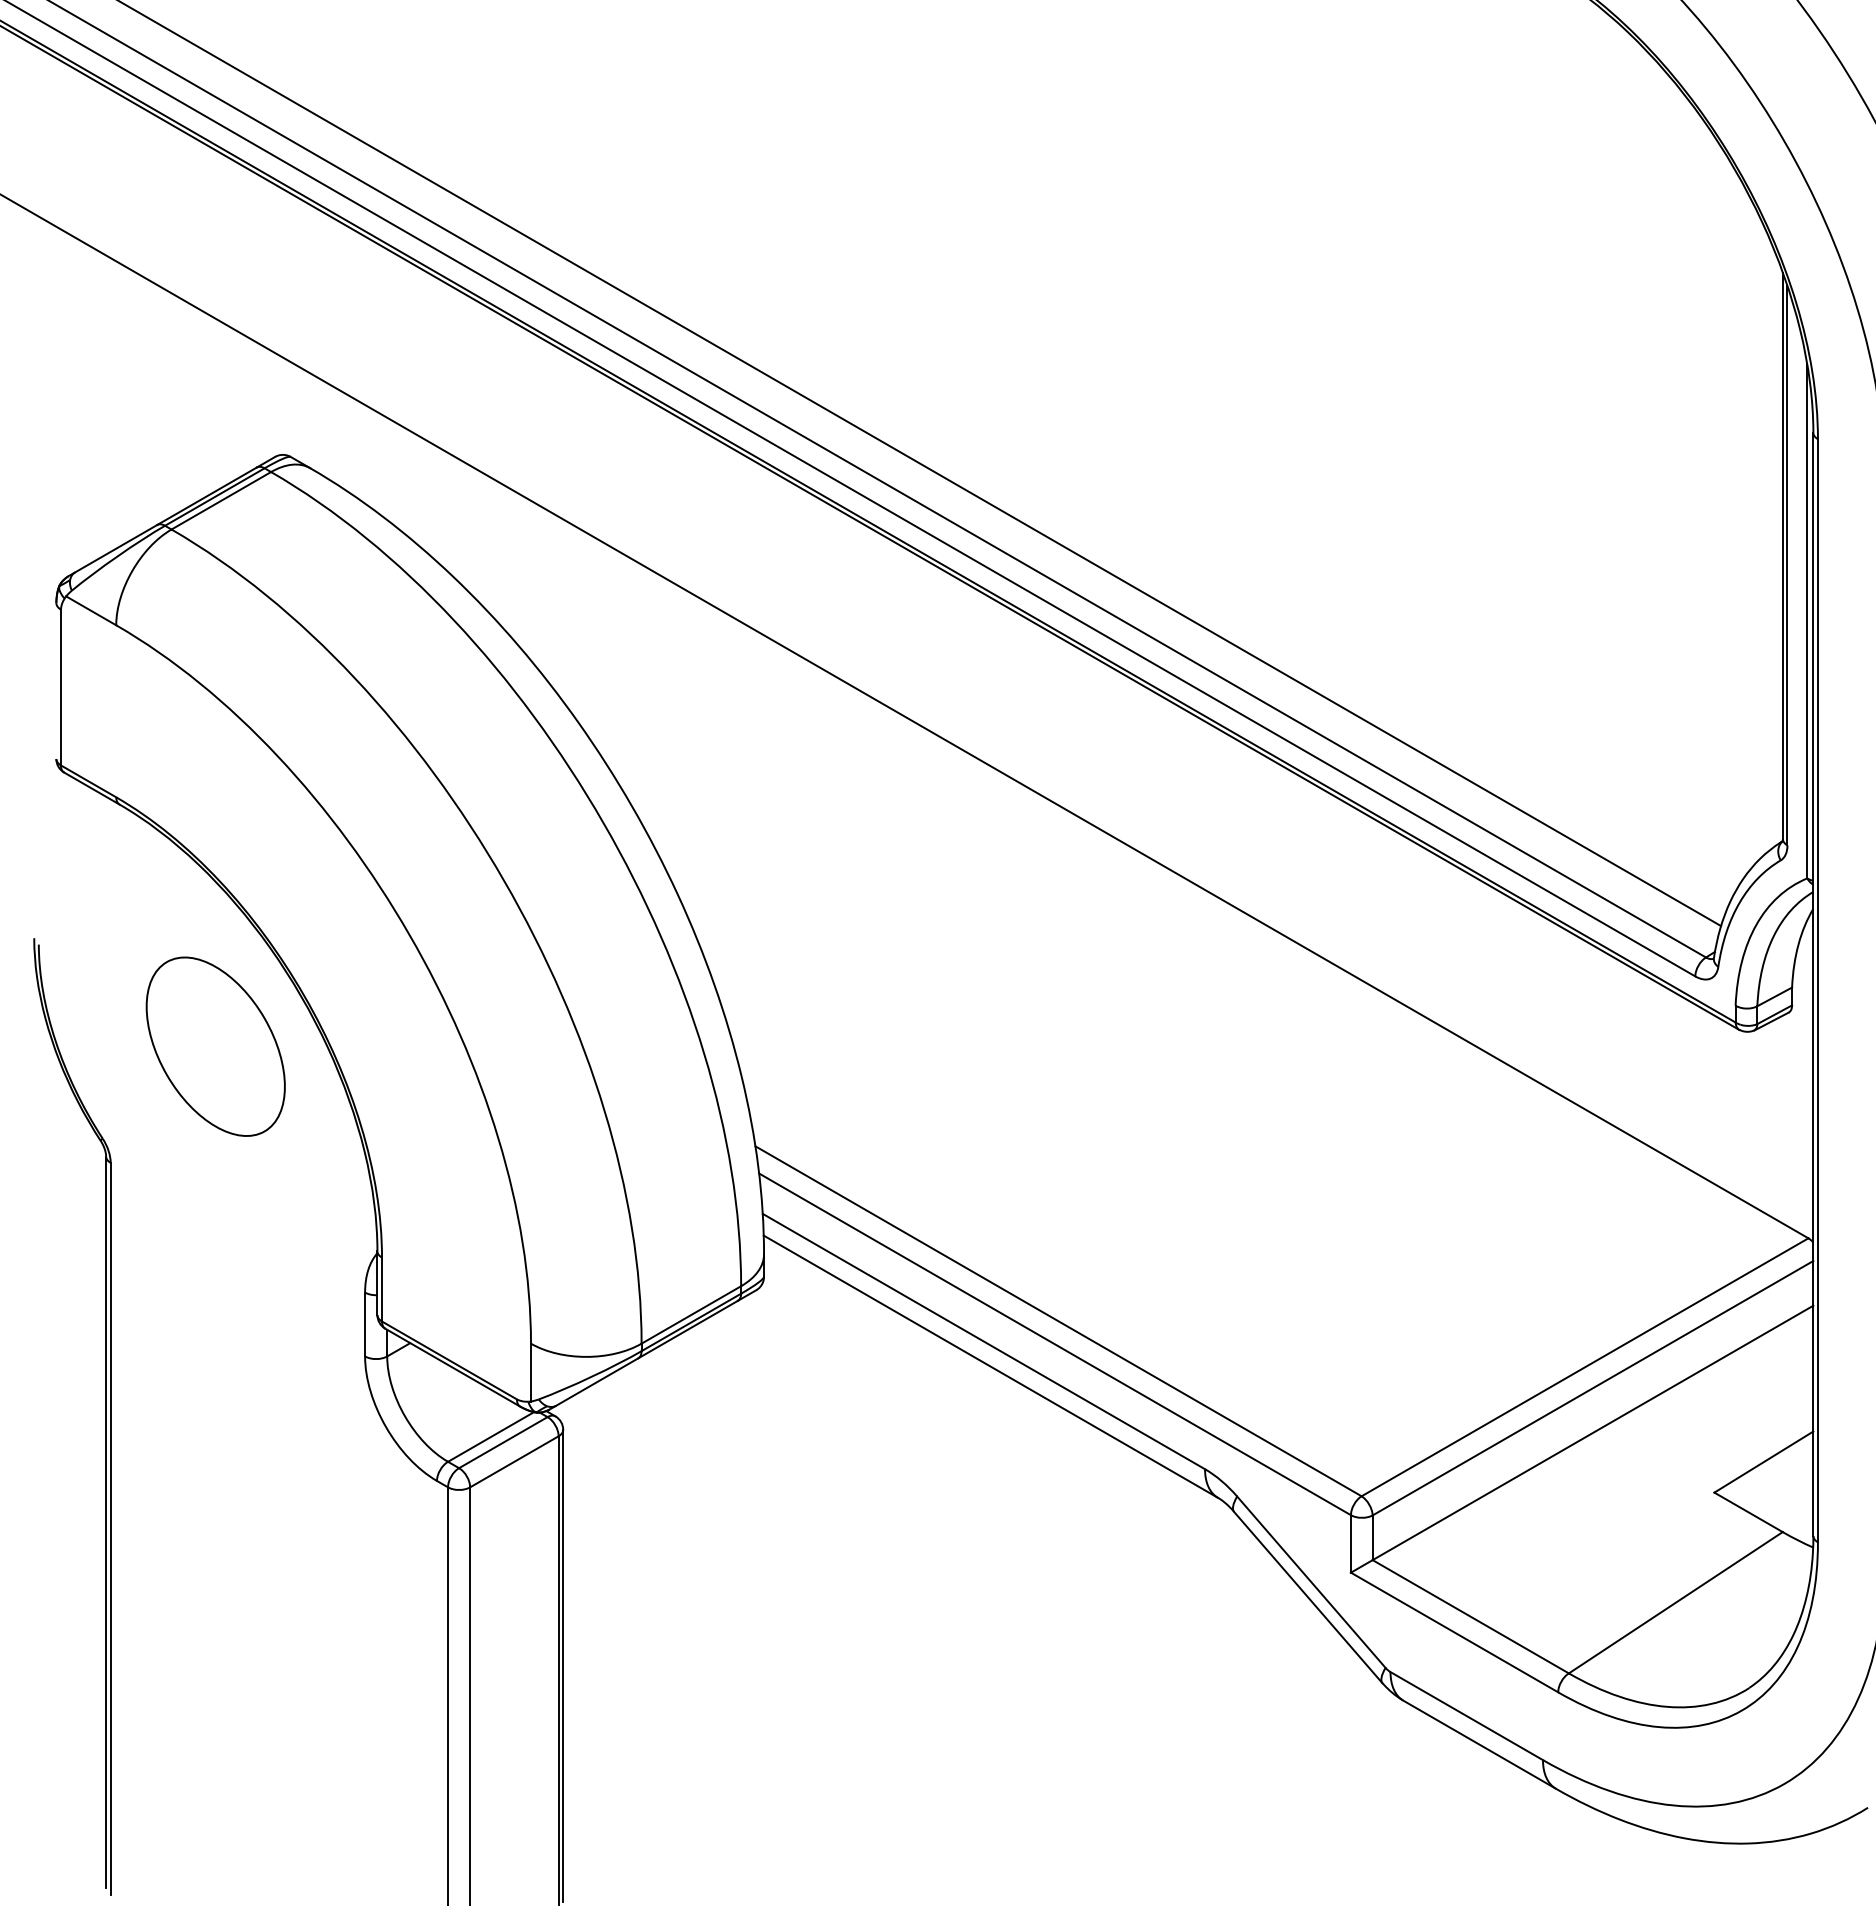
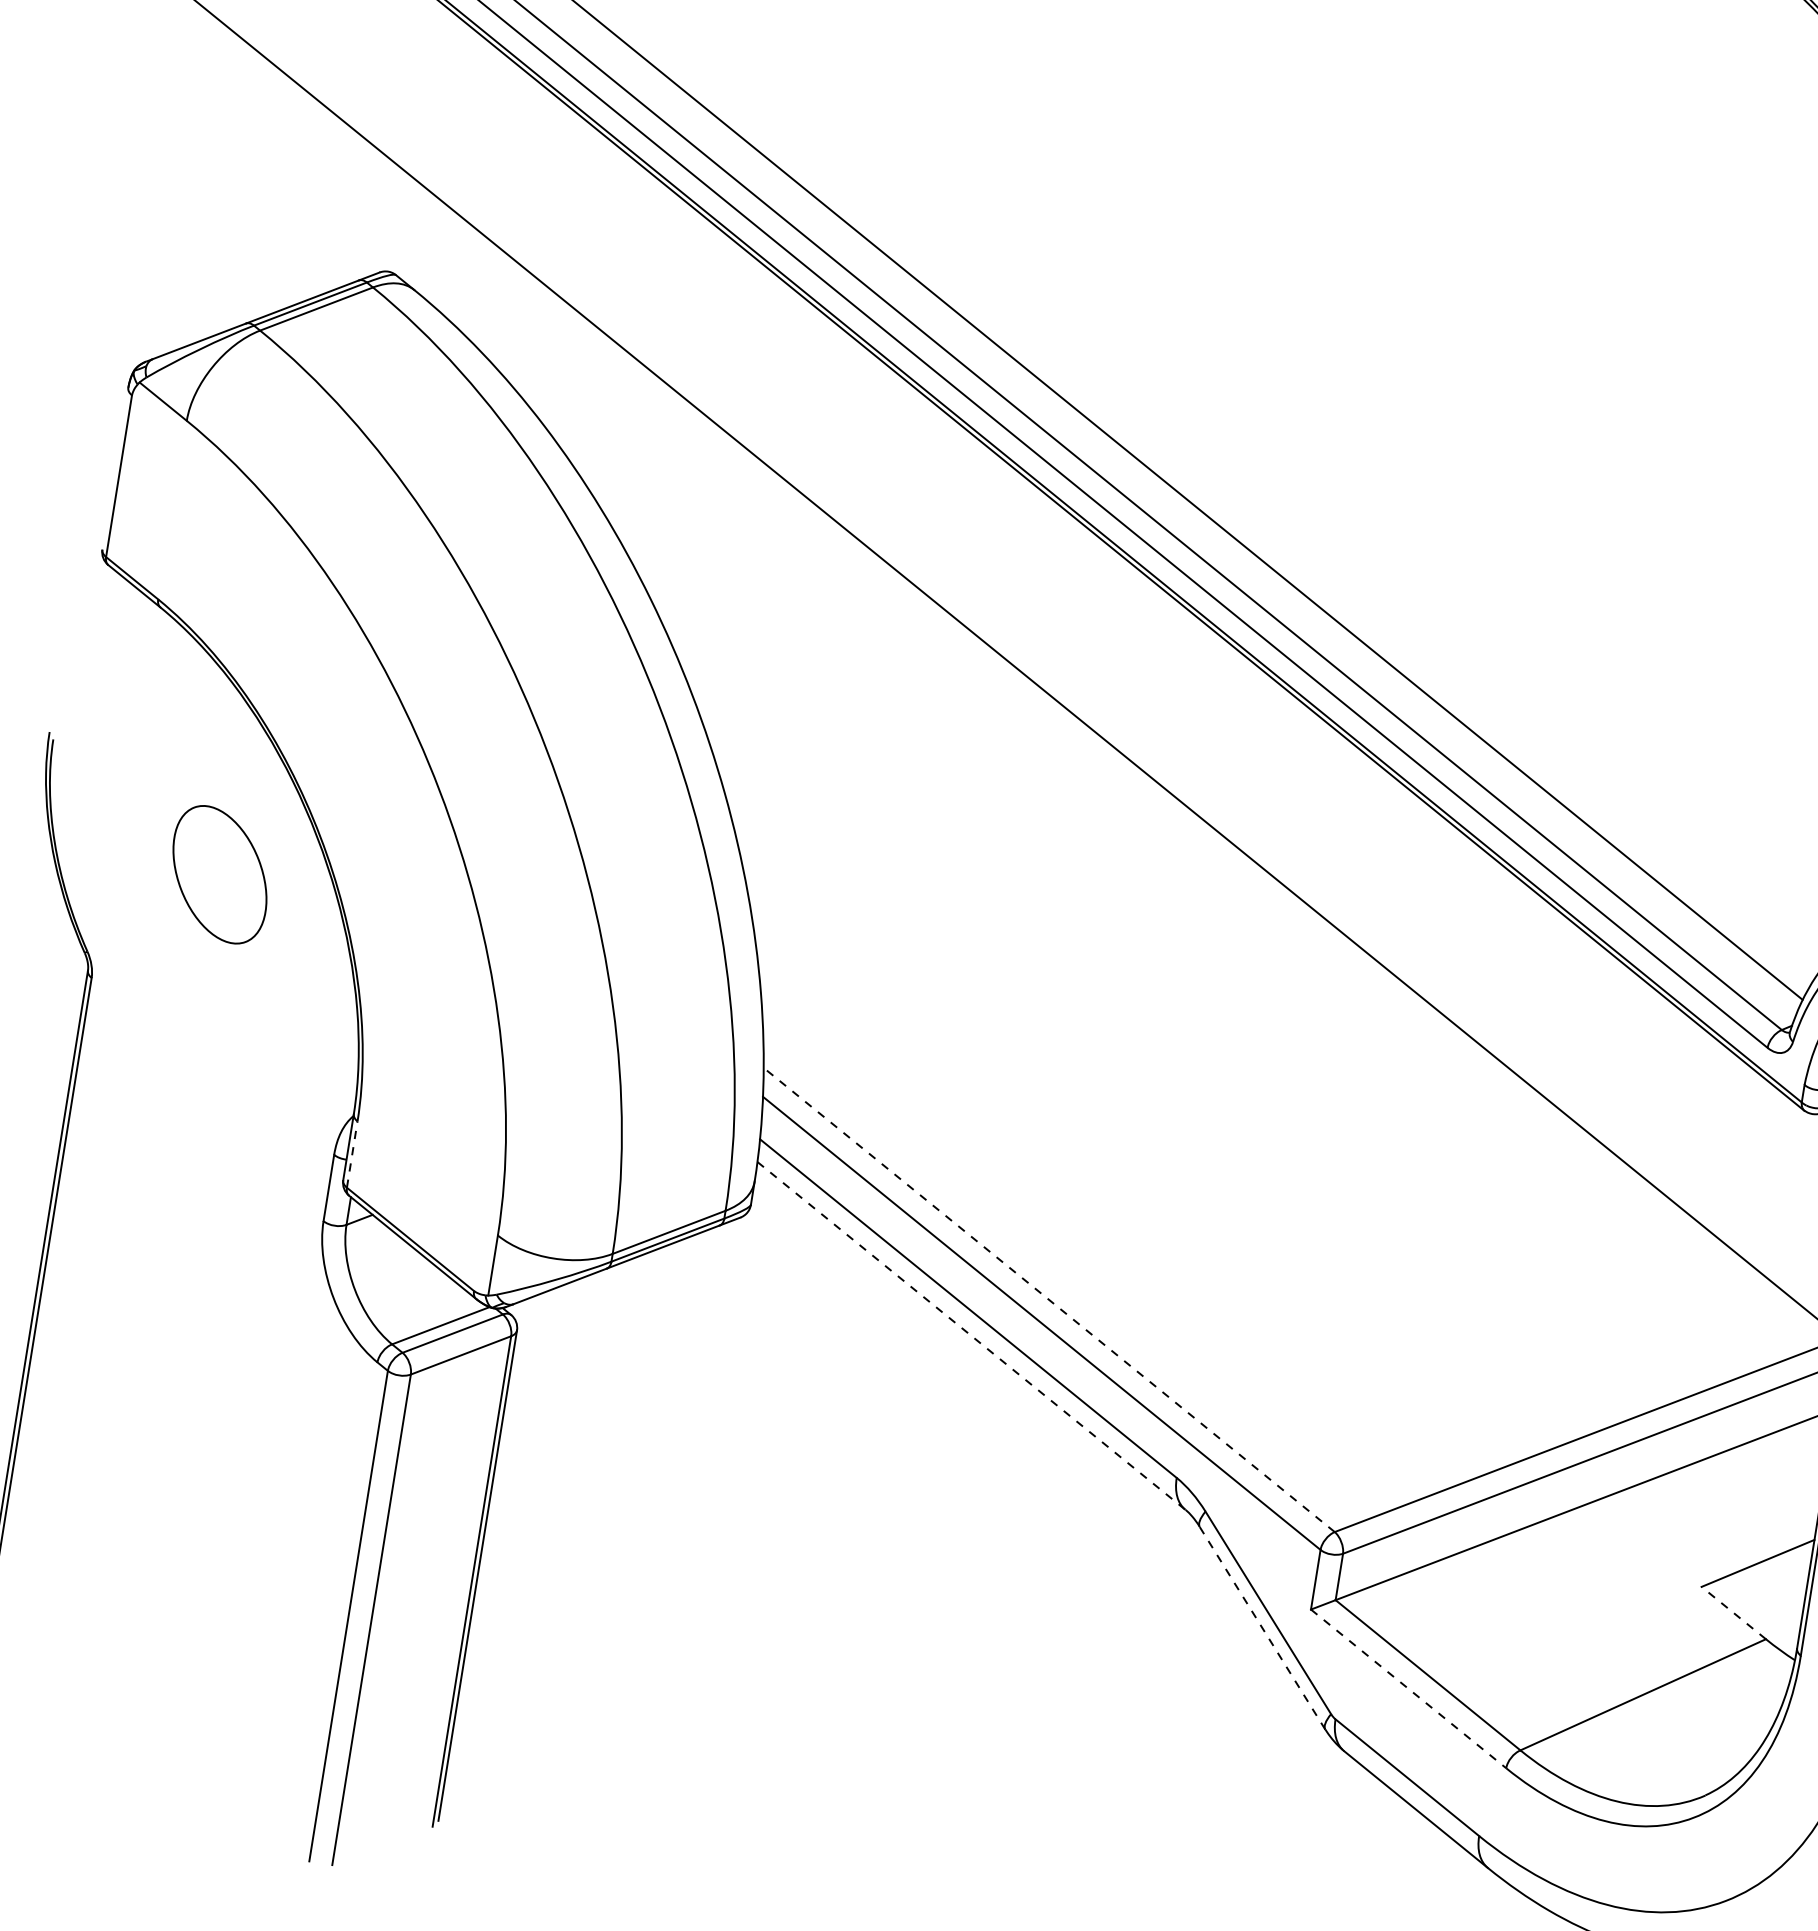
part: (215, 1046) -> (219, 874), size x0.7
line: (382, 1289) -> (352, 1154), solid -> dashed
line: (1058, 1321) -> (1049, 1300), solid -> dashed
line: (991, 1366) -> (972, 1335), solid -> dashed
line: (1748, 1512) -> (1733, 1613), solid -> dashed
line: (1308, 1597) -> (1262, 1628), solid -> dashed
line: (1454, 1632) -> (1408, 1688), solid -> dashed

